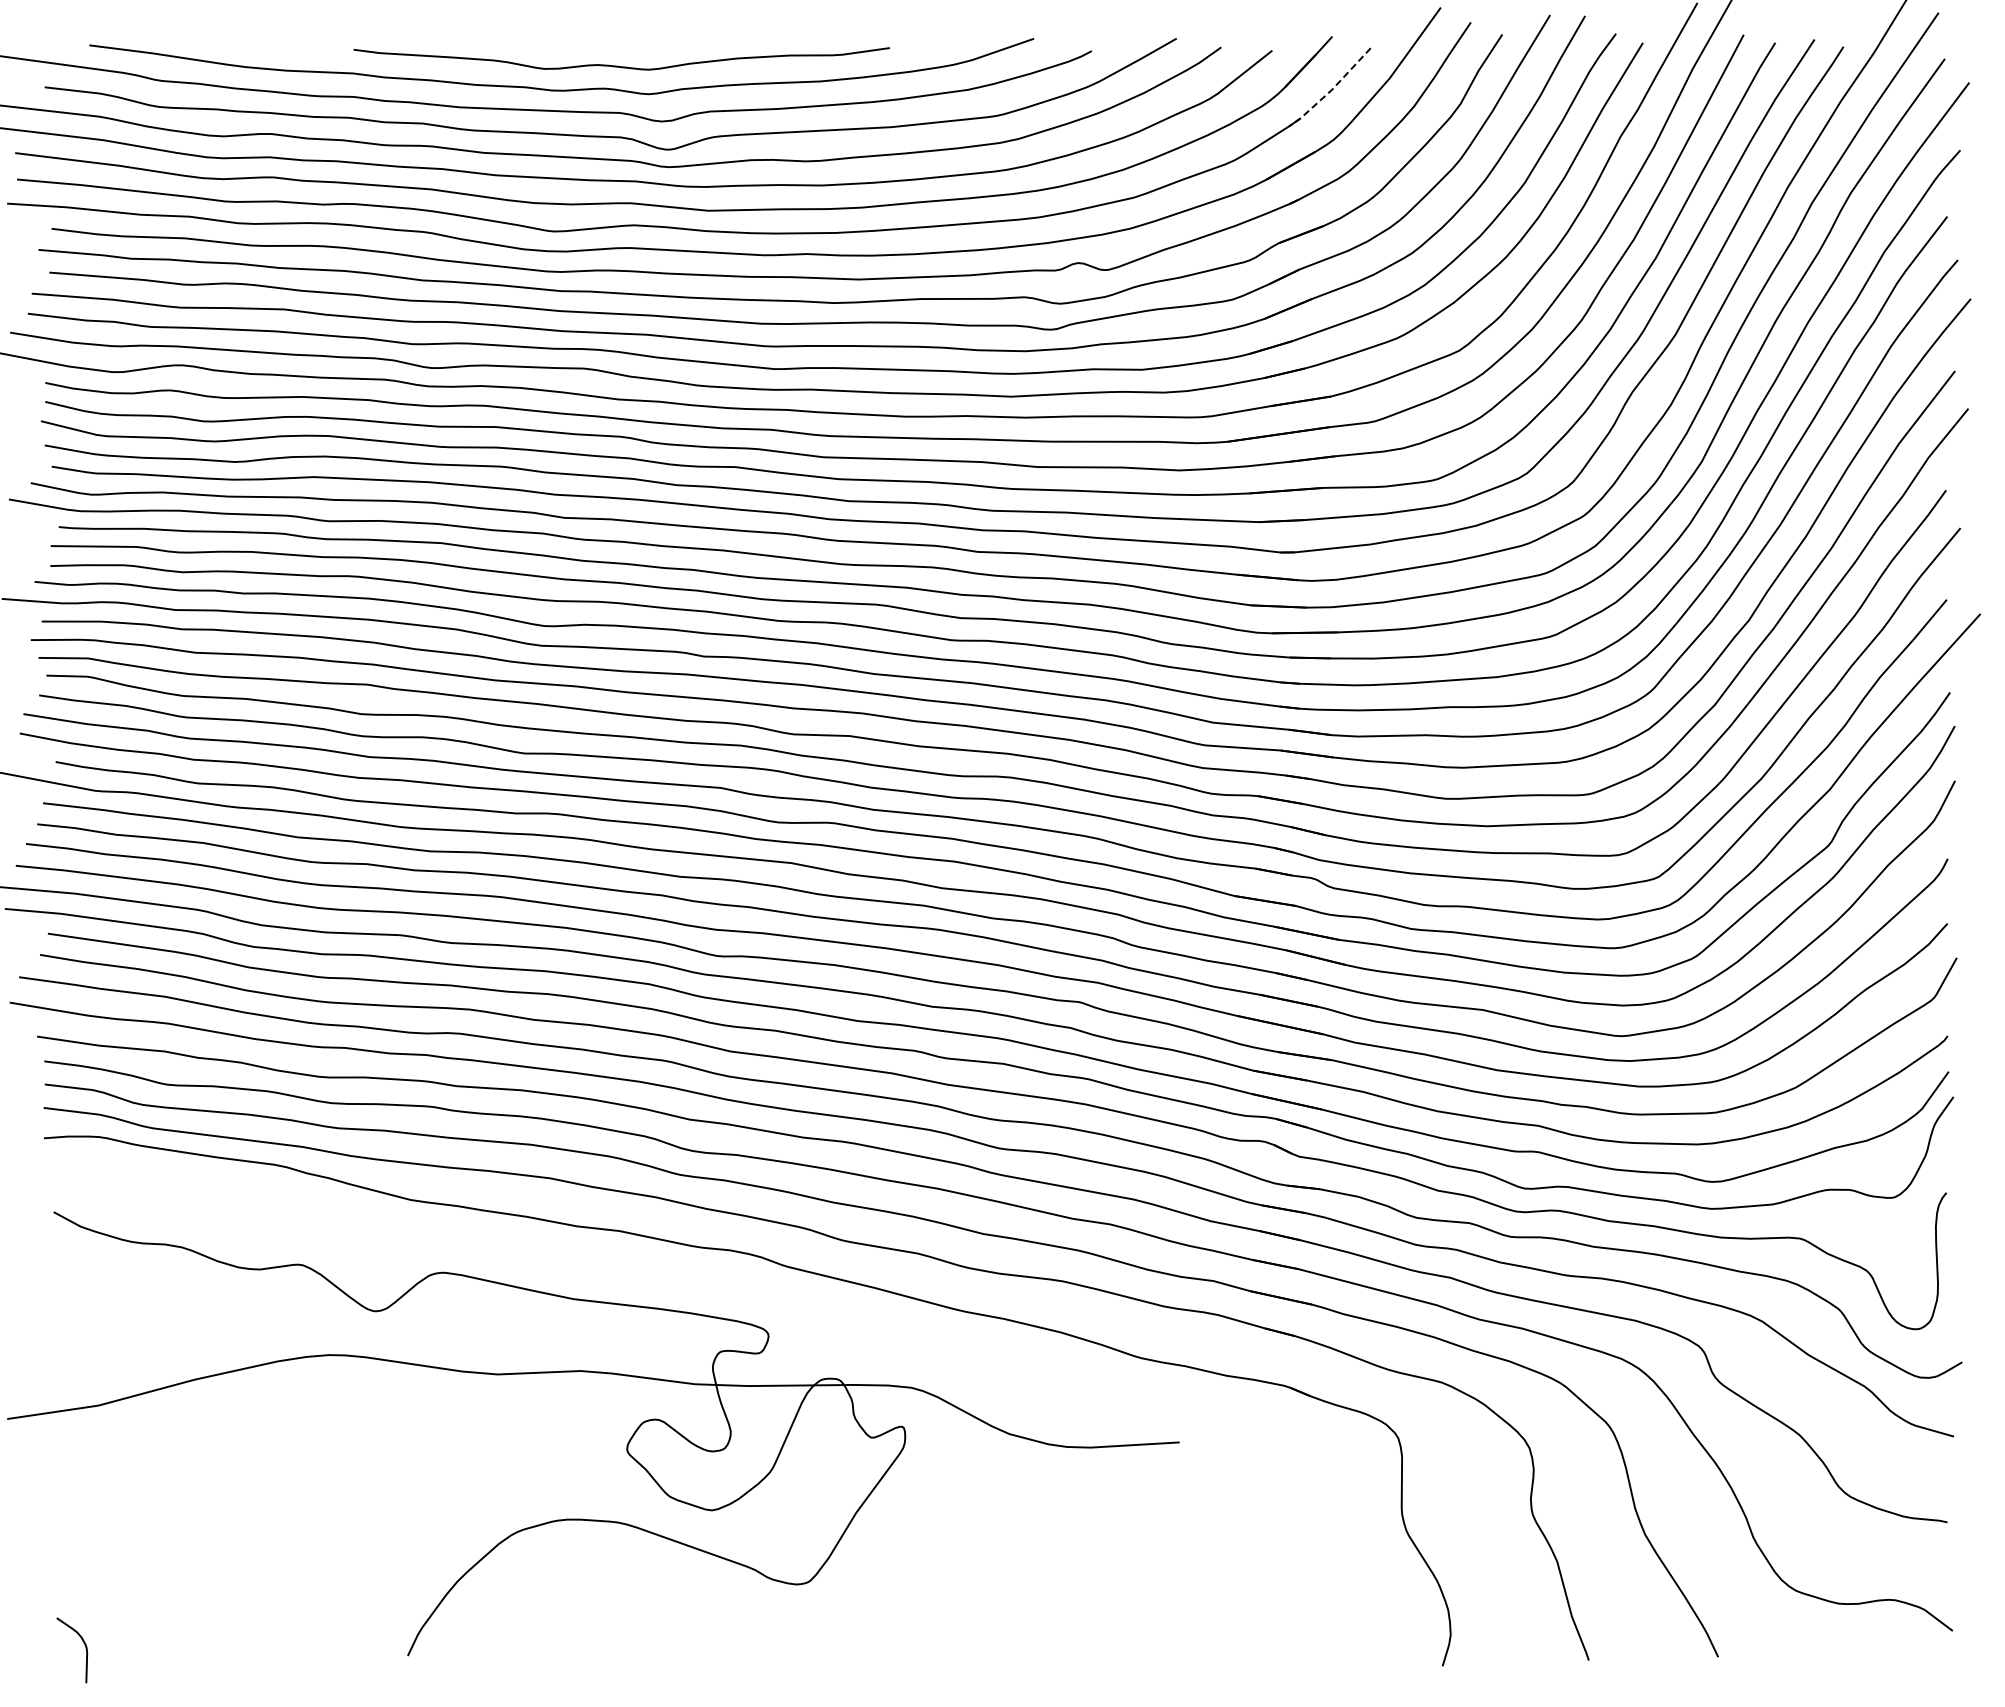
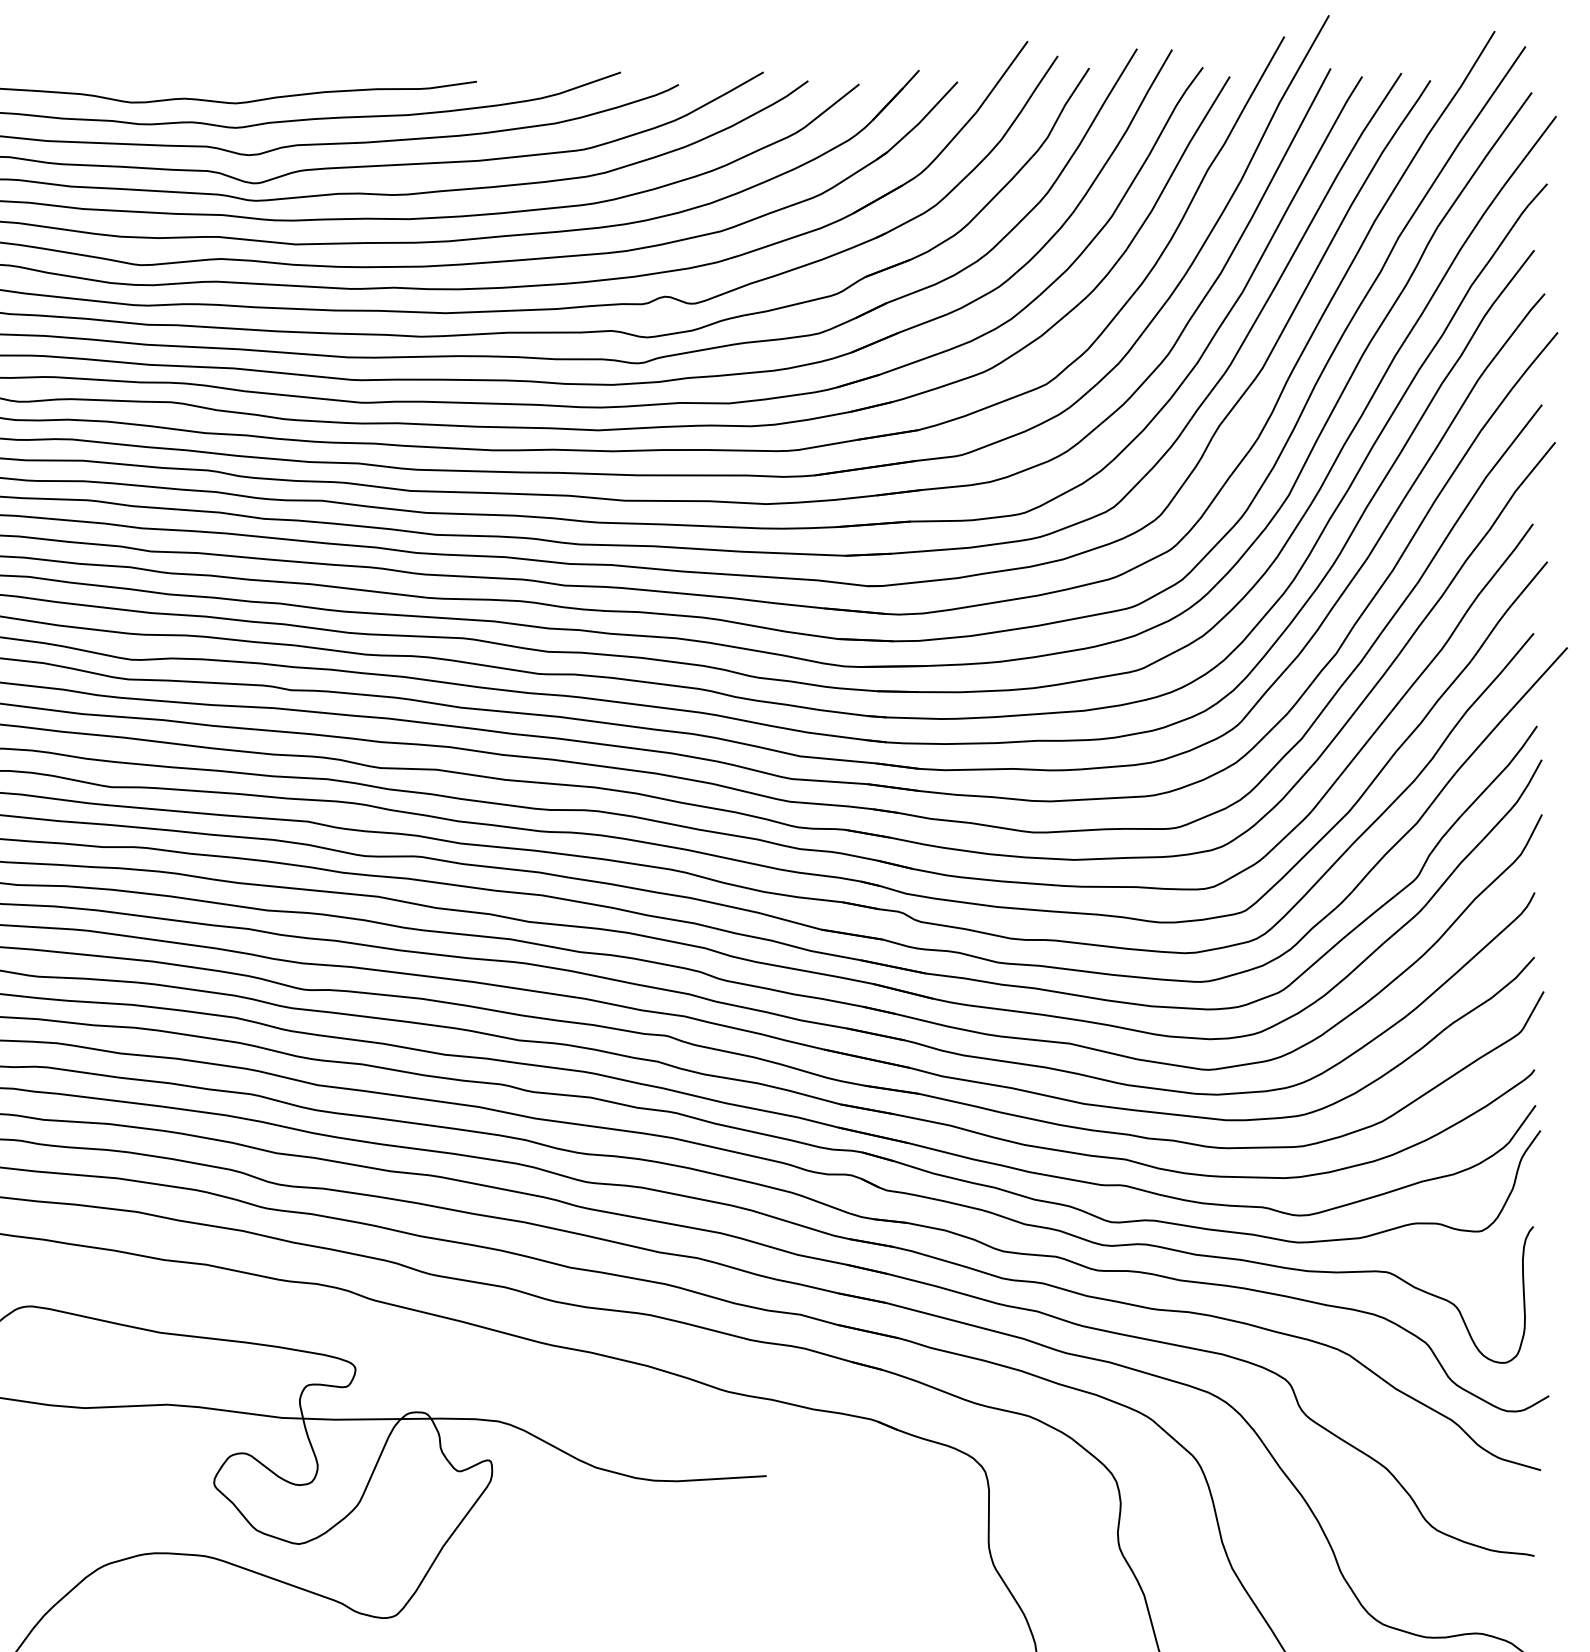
line: (1331, 89) -> (918, 123), dashed -> solid

